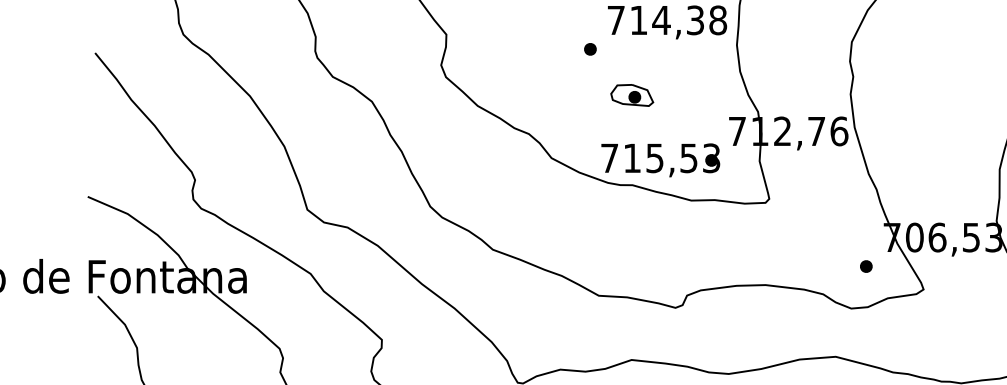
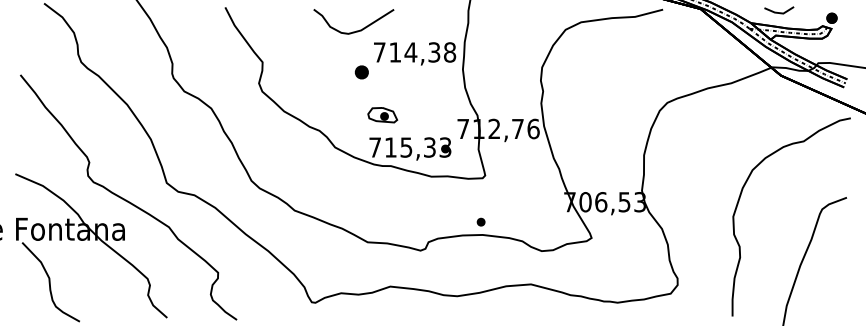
part: (589, 49) -> (361, 72), size x1.6
part: (631, 95) -> (382, 115), moved
text: (688, 156) -> (429, 146), 715,53 -> 715,33
part: (865, 265) -> (480, 221), moved

